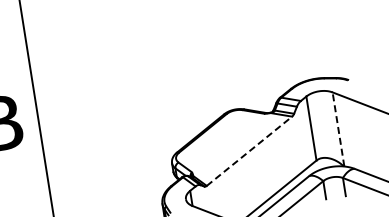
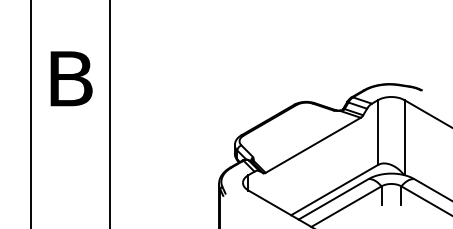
line: (338, 129) -> (404, 137), dashed -> solid
line: (249, 151) -> (313, 145), dashed -> solid

